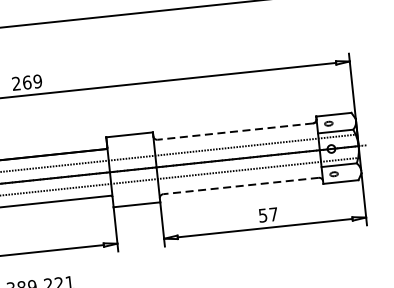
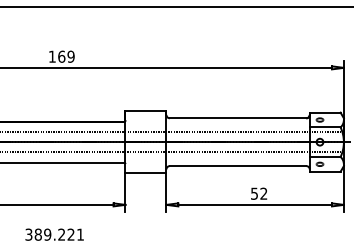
text: (15, 83) -> (51, 56), 269 -> 169
line: (234, 131) -> (237, 118), dashed -> solid
line: (240, 186) -> (237, 166), dashed -> solid
text: (273, 214) -> (263, 193), 57 -> 52

